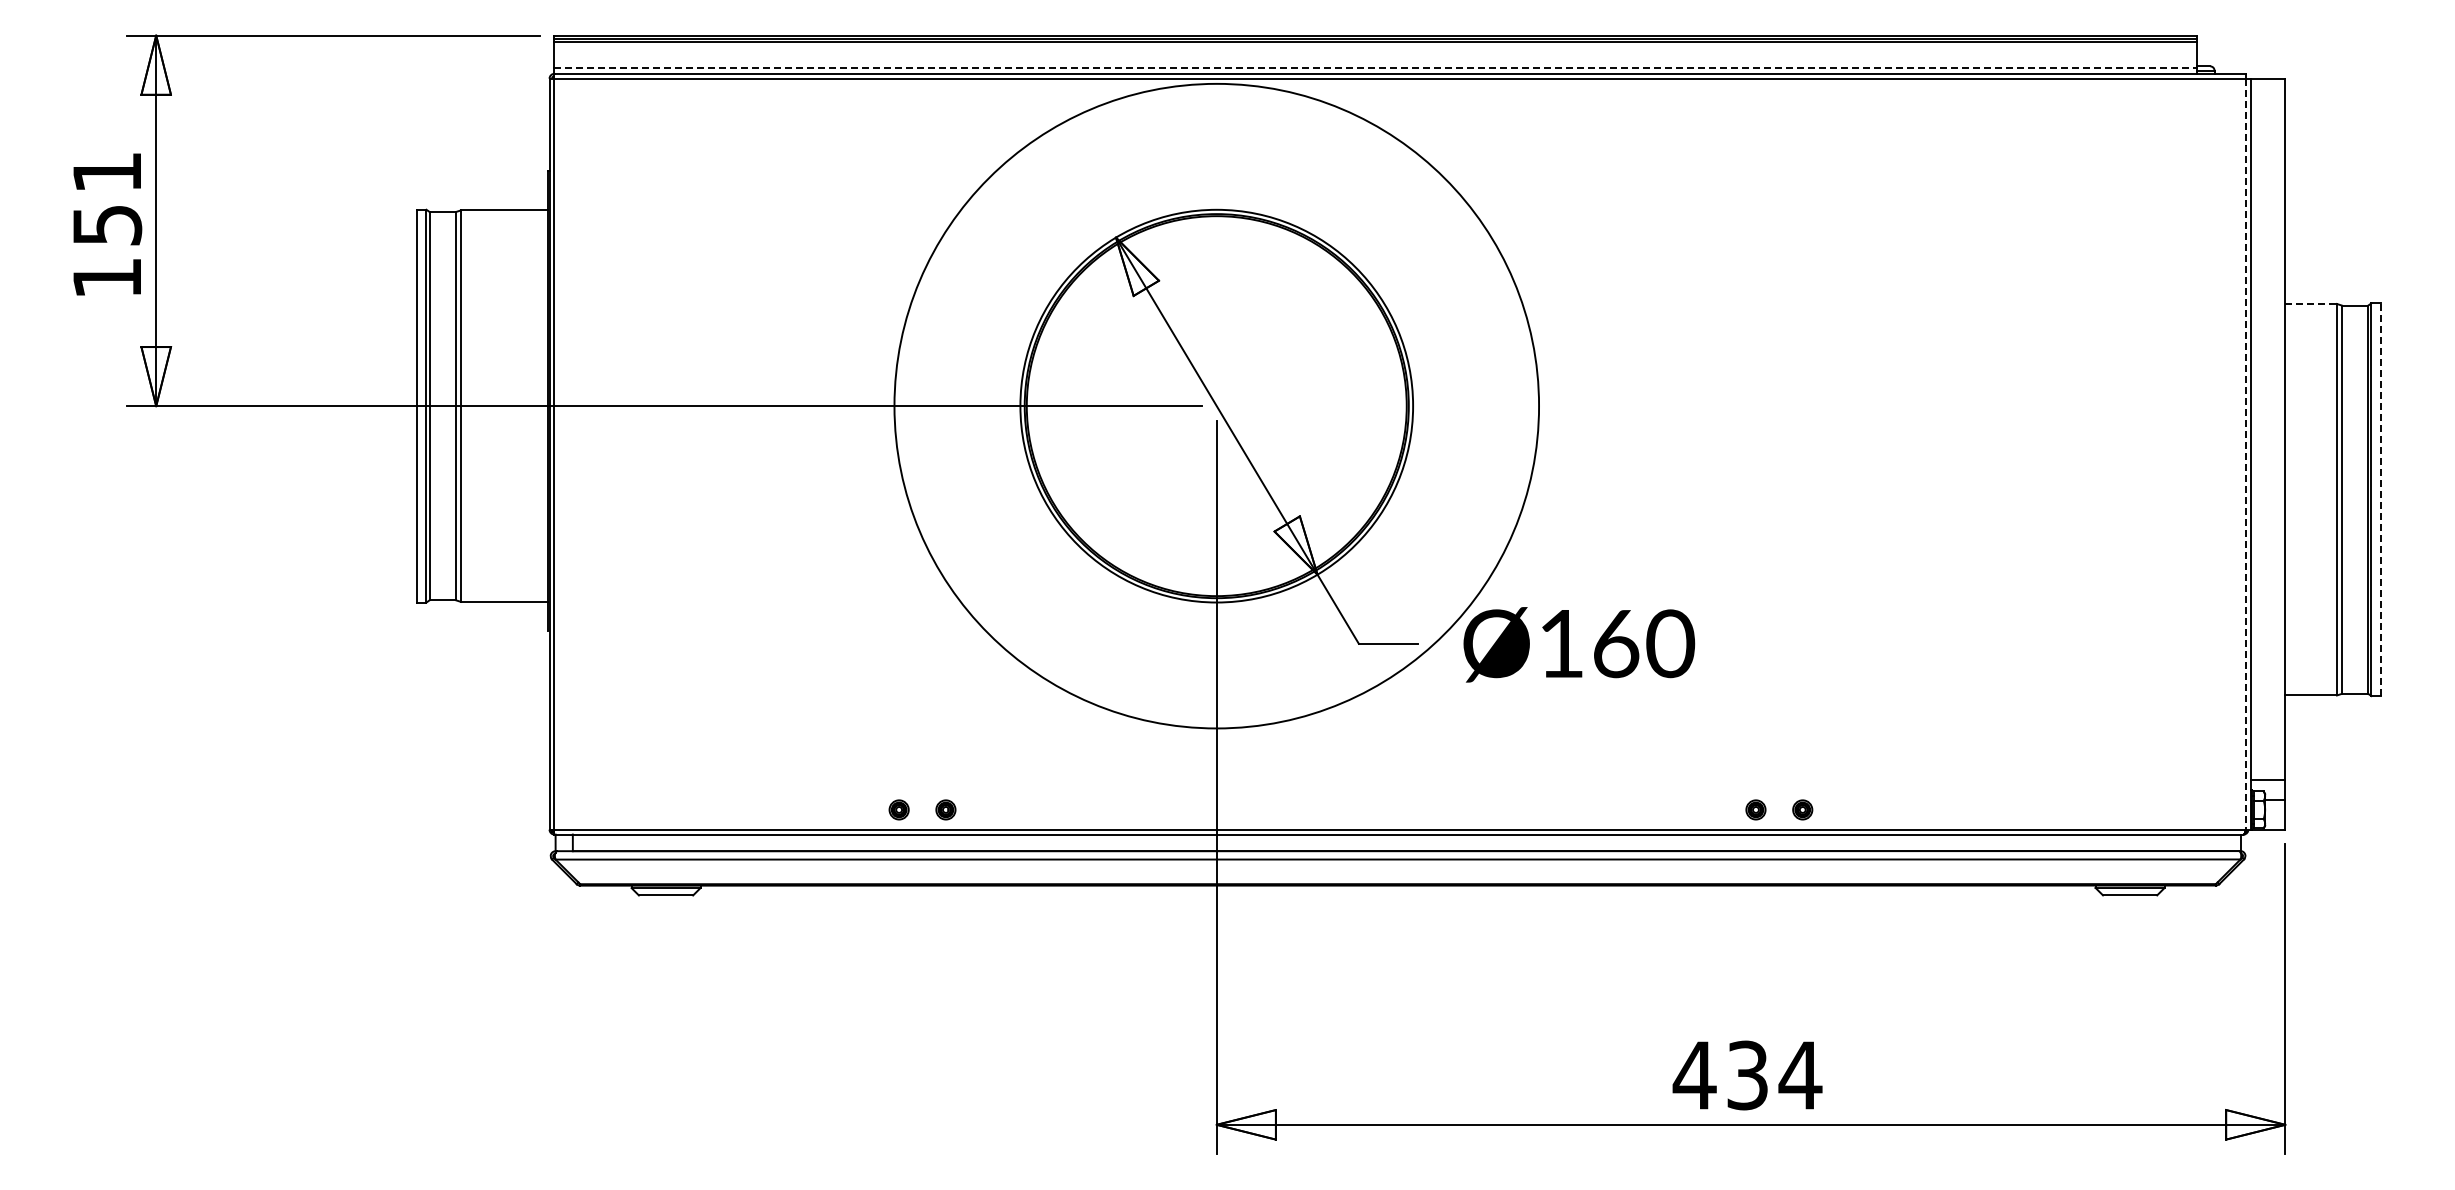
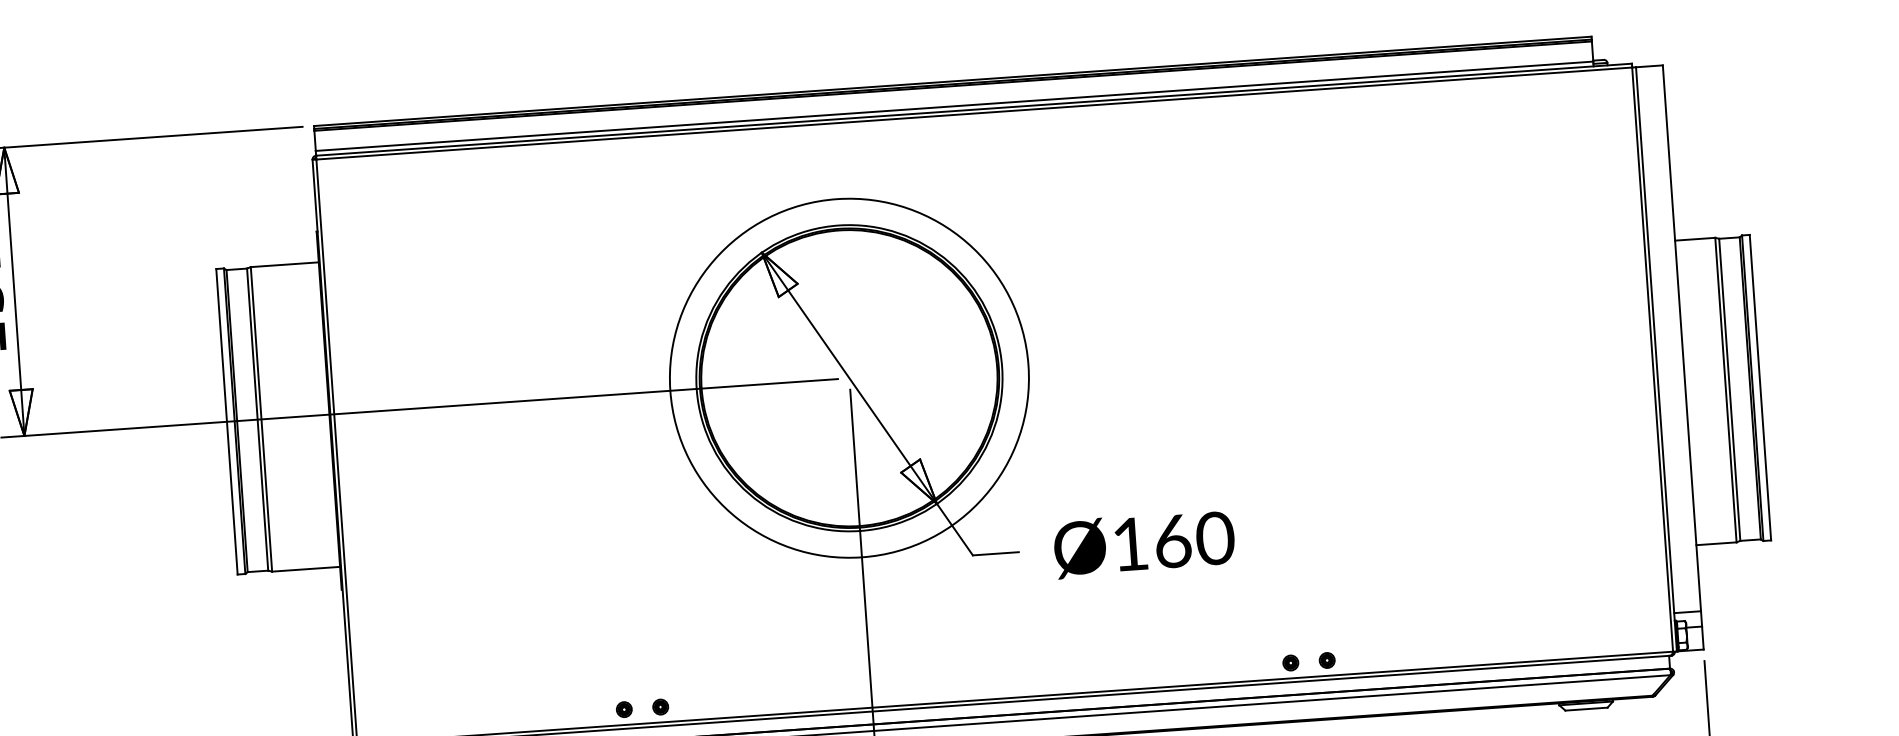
line: (1376, 67) -> (955, 106), dashed -> solid
line: (2311, 303) -> (1695, 238), dashed -> solid
circle: (1216, 405) -> (849, 377), size x0.71
line: (2245, 454) -> (1652, 359), dashed -> solid
line: (2381, 499) -> (1760, 387), dashed -> solid

